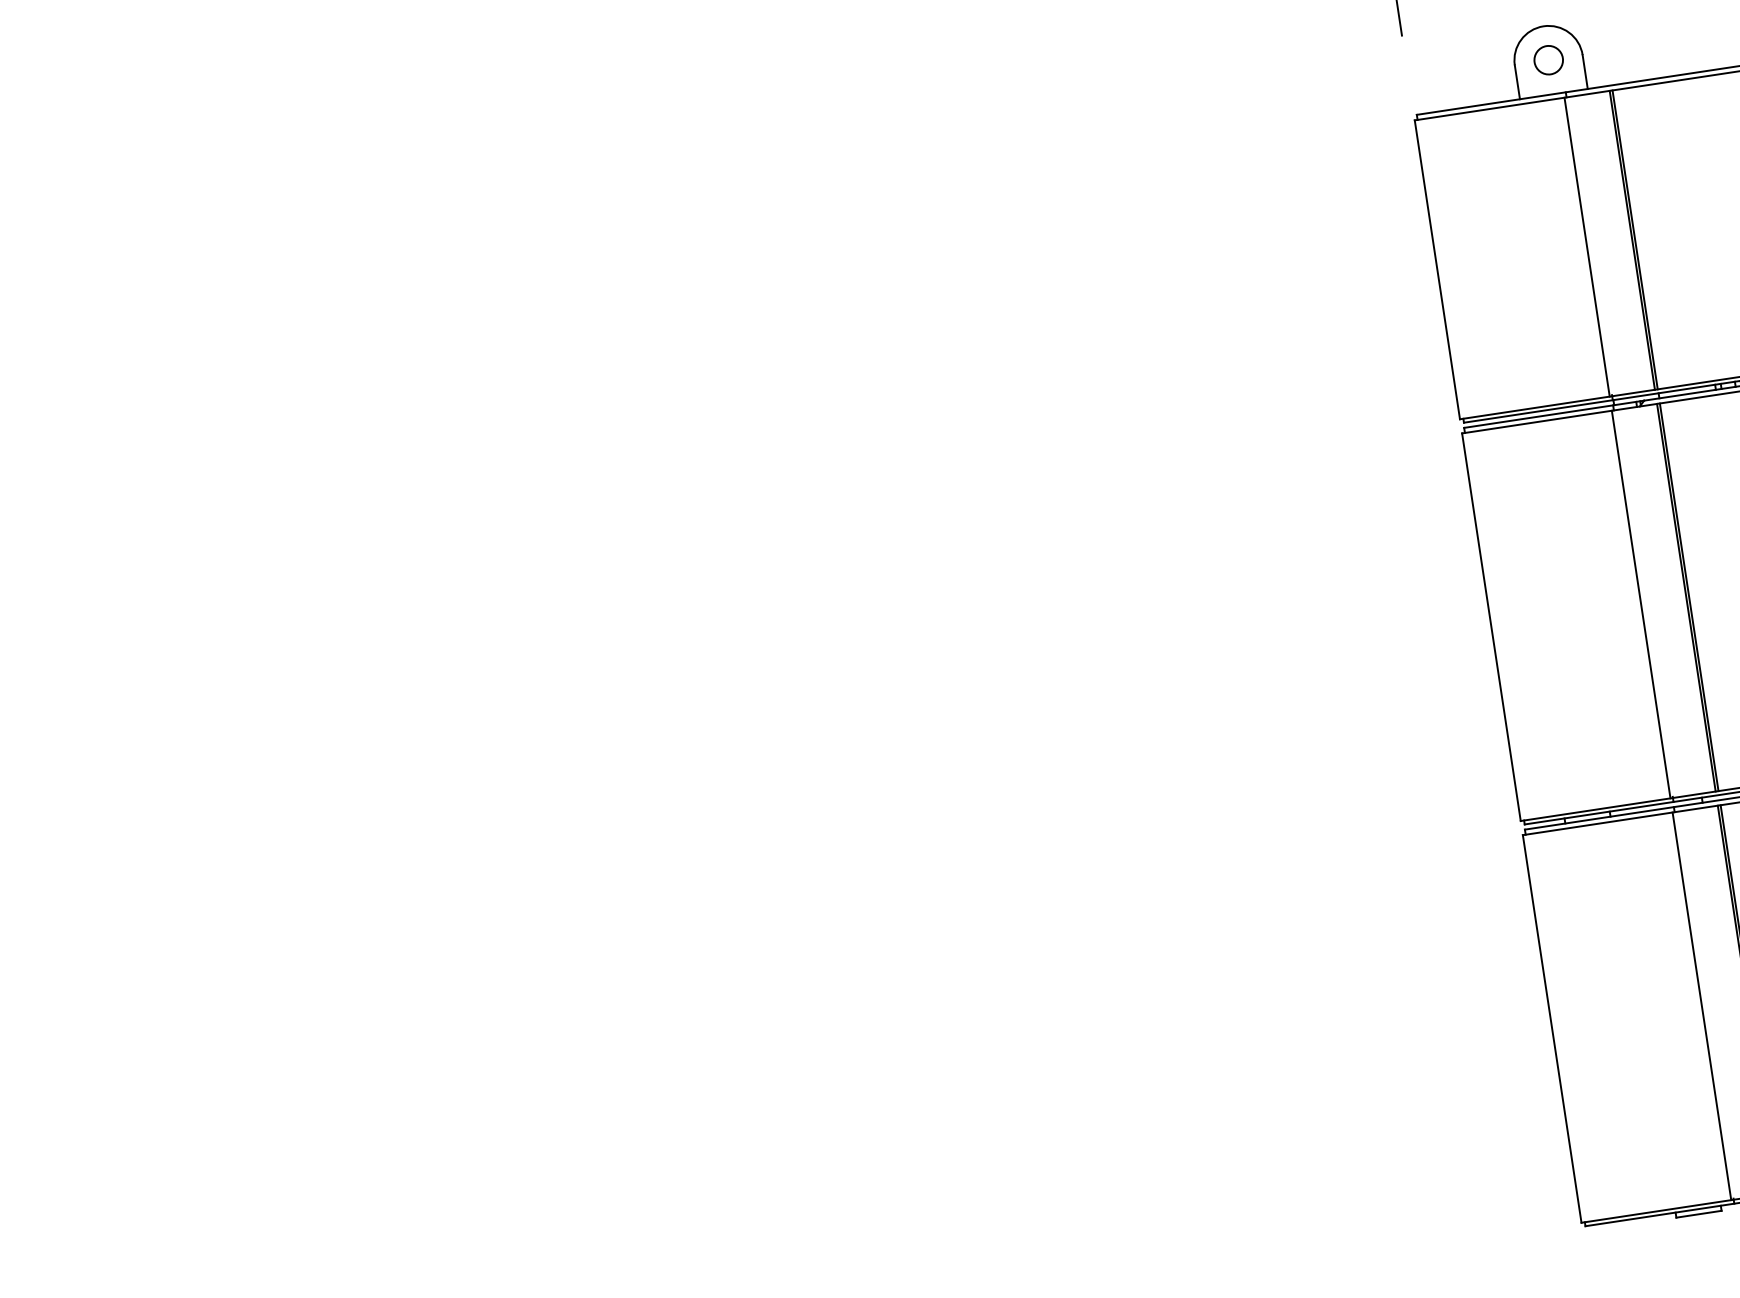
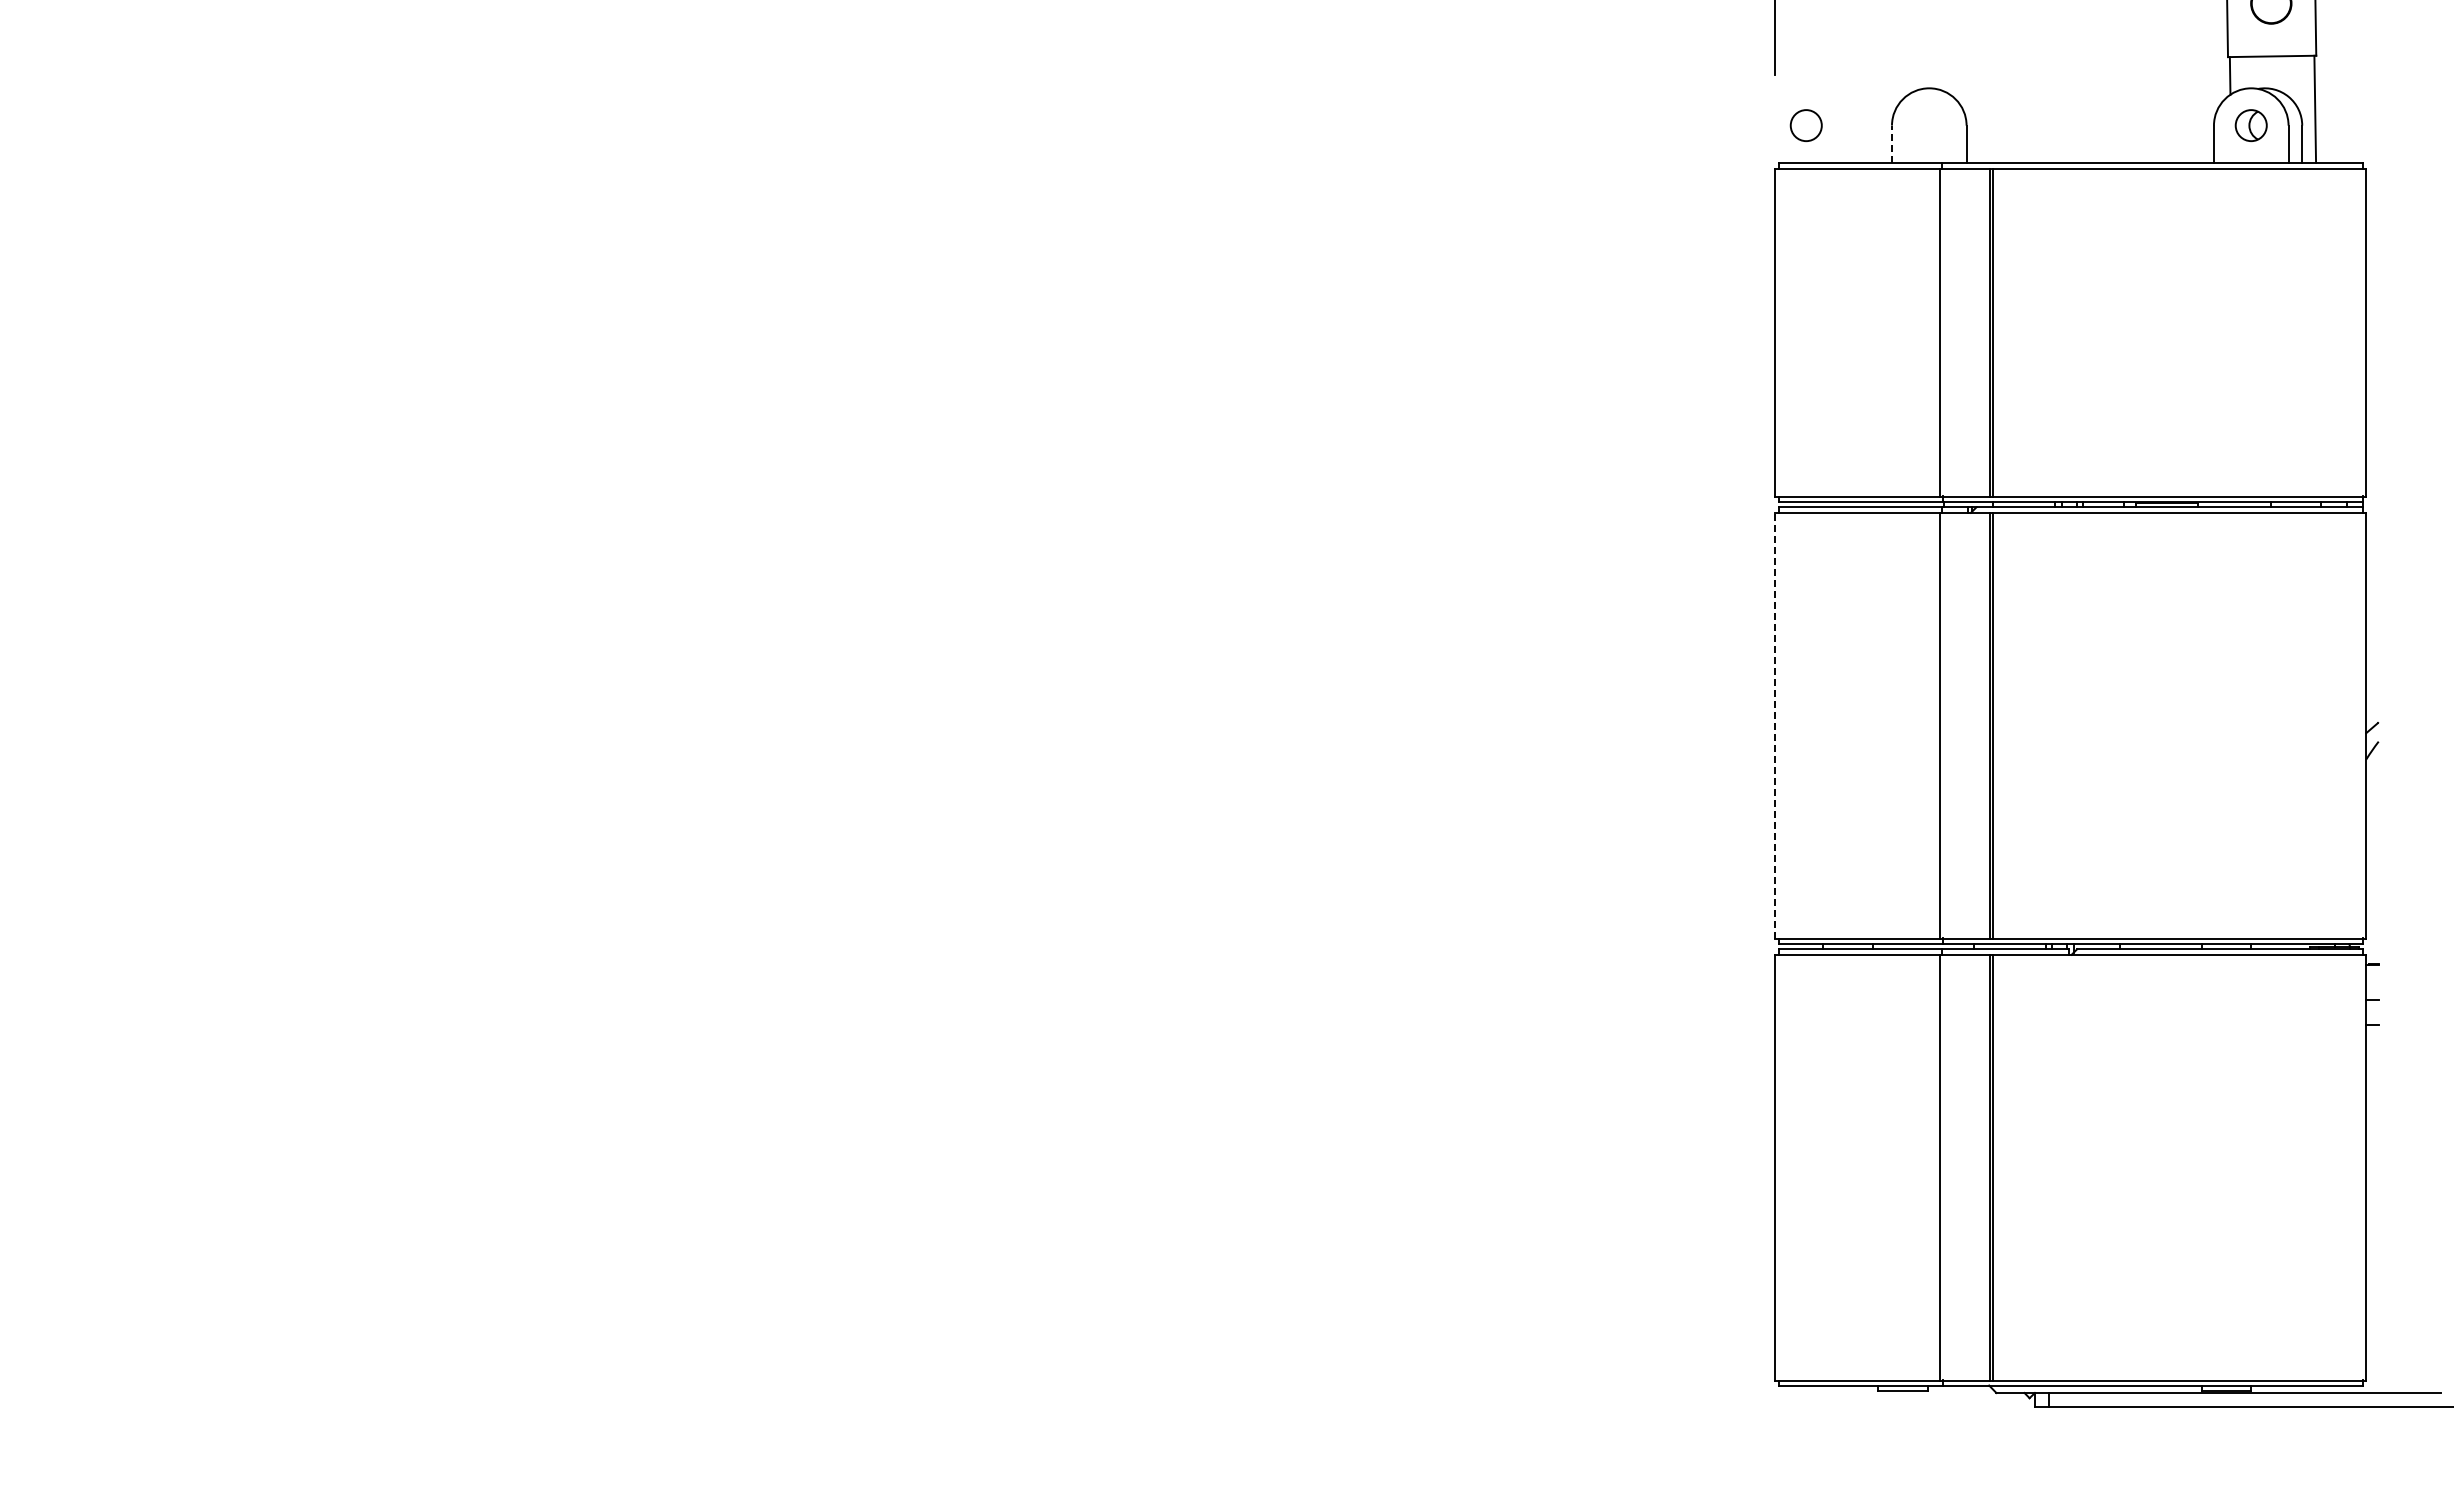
circle: (1547, 60) -> (1805, 125), moved
line: (1517, 82) -> (1892, 144), solid -> dashed
line: (1491, 626) -> (1775, 725), solid -> dashed

